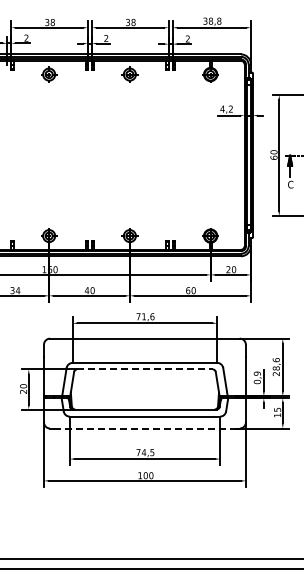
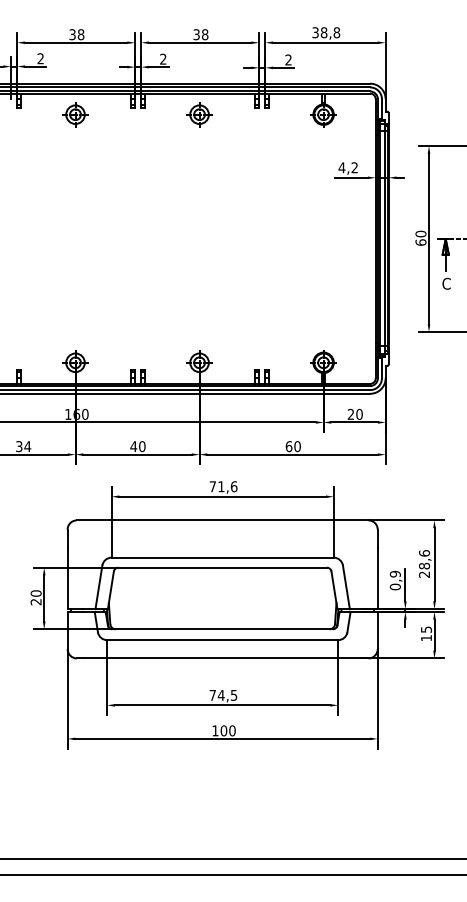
line: (144, 369) -> (221, 567), dashed -> solid
line: (144, 428) -> (221, 658), dashed -> solid

